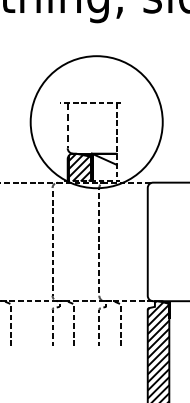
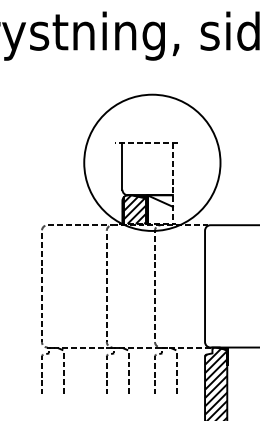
line: (67, 126) -> (122, 167), dashed -> solid

